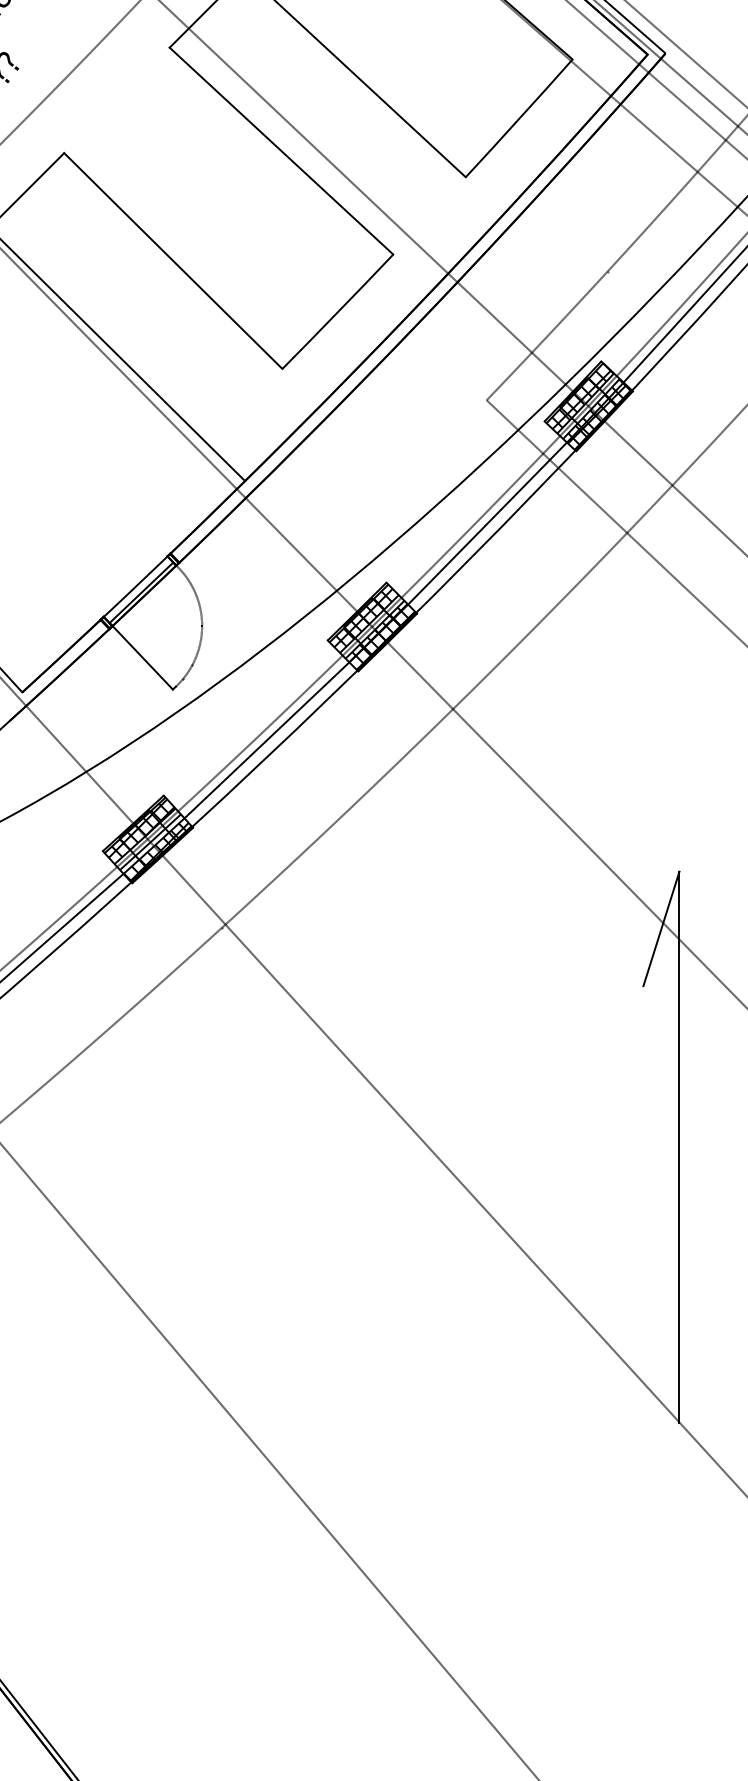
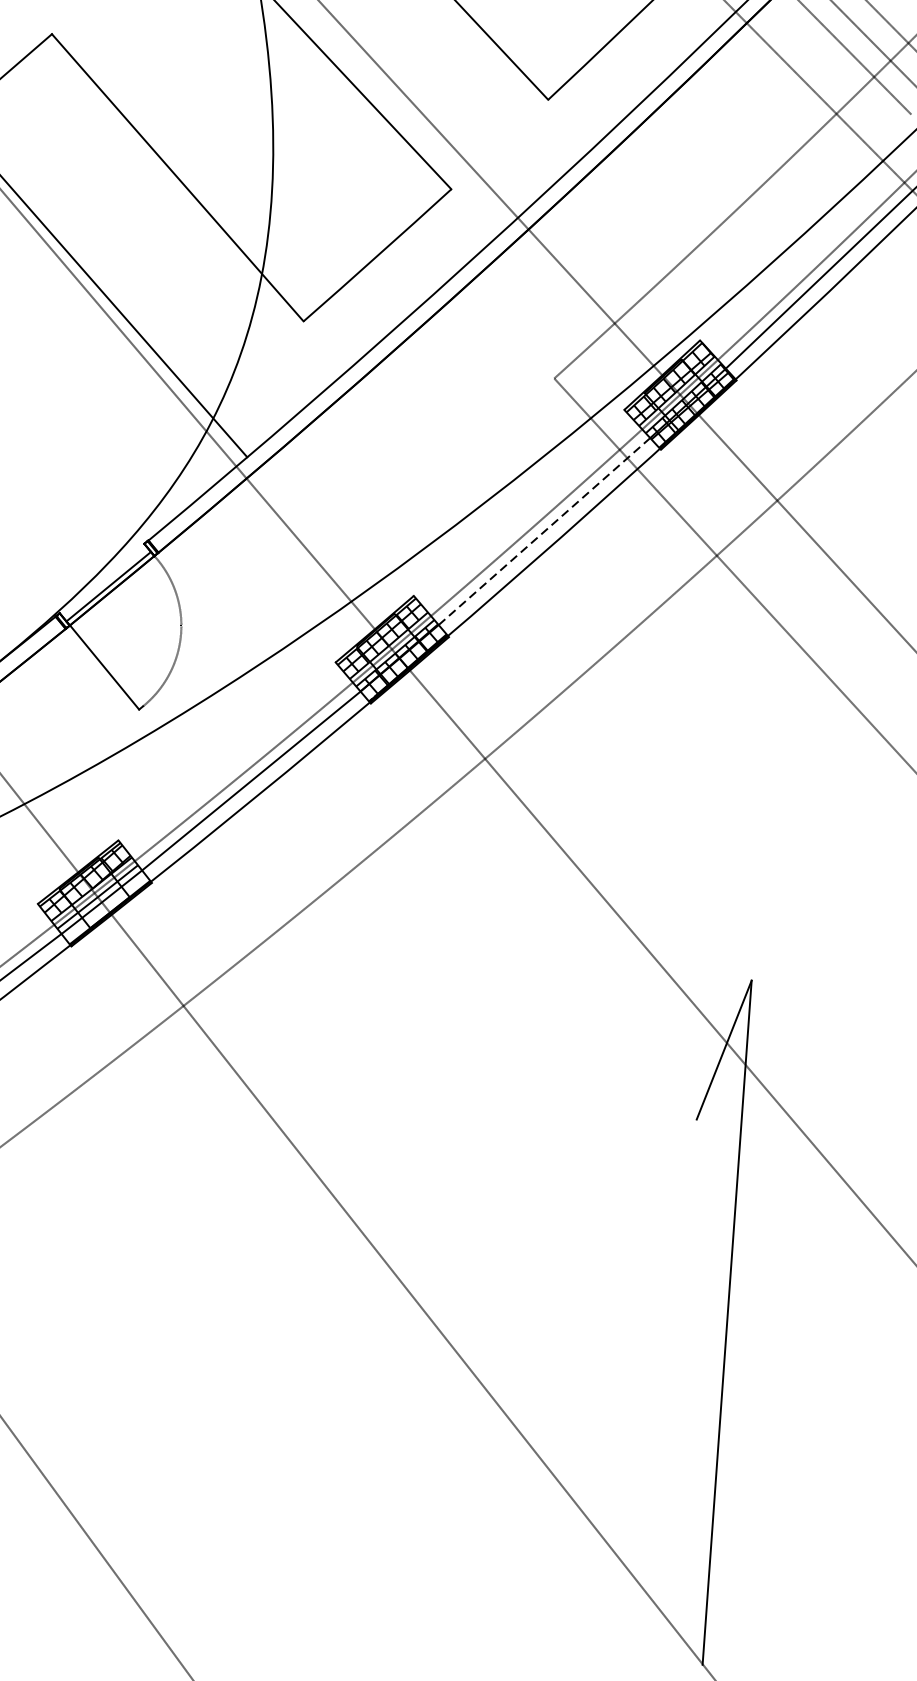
line: (487, 523) -> (544, 531), solid -> dashed
hatch: (155, 851) -> (103, 909), removed

